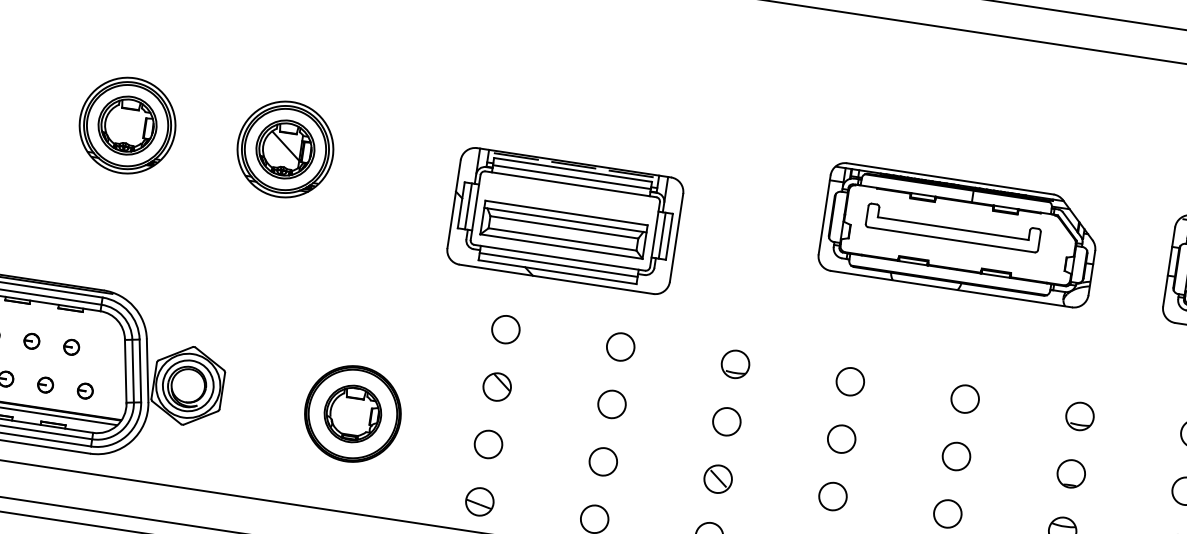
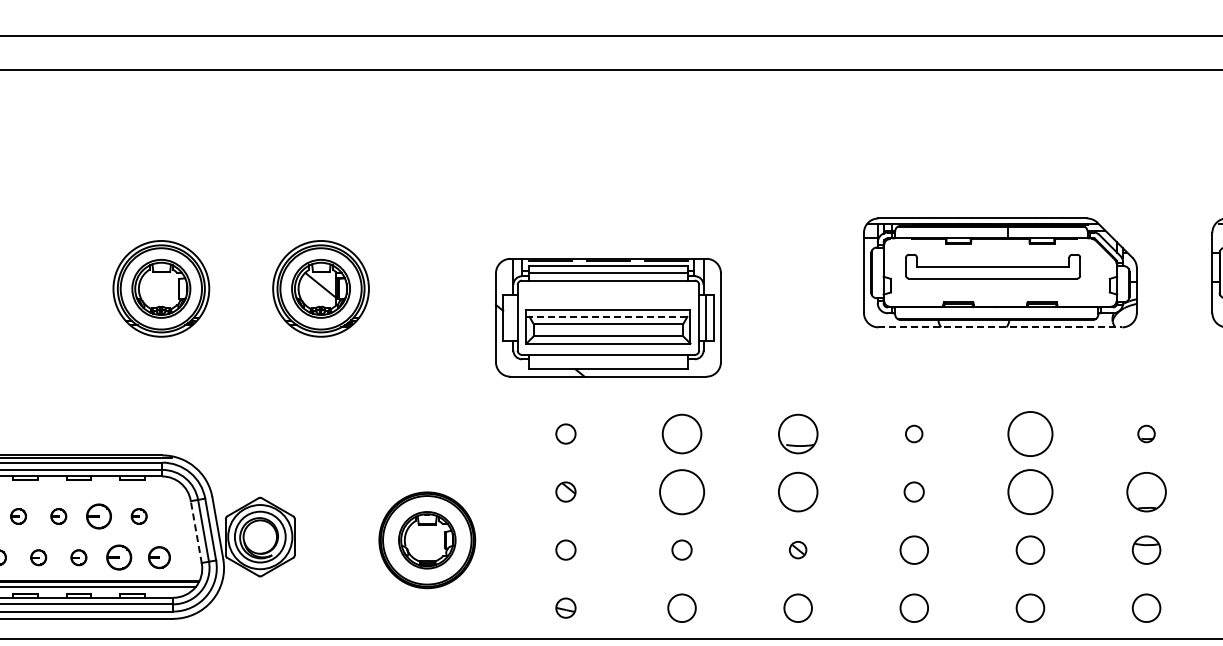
line: (468, 206) -> (510, 317), removed
line: (565, 219) -> (608, 316), solid -> dashed
line: (558, 265) -> (608, 362), removed
line: (951, 289) -> (1000, 327), solid -> dashed
circle: (505, 329) -> (565, 433), size x0.7
part: (31, 341) -> (98, 516), size x1.6
circle: (620, 346) -> (681, 433), size x1.4
part: (734, 363) -> (797, 433), size x1.4
line: (126, 370) -> (196, 531), solid -> dashed
circle: (849, 381) -> (913, 433), size x0.6
part: (45, 384) -> (118, 557), size x1.6
part: (496, 386) -> (565, 491), size x0.7
part: (84, 390) -> (158, 557), size x1.4
circle: (965, 398) -> (1030, 433), size x1.6
circle: (611, 403) -> (681, 491), size x1.6
part: (1080, 415) -> (1146, 433), size x0.6
circle: (726, 421) -> (797, 491), size x1.4
circle: (840, 438) -> (913, 491), size x0.7
circle: (488, 443) -> (565, 549), size x0.7
circle: (956, 455) -> (1030, 491), size x1.6
circle: (602, 461) -> (681, 549), size x0.7
part: (1071, 473) -> (1146, 491), size x1.4
part: (717, 478) -> (797, 549), size x0.6
part: (479, 501) -> (565, 607), size x0.7

